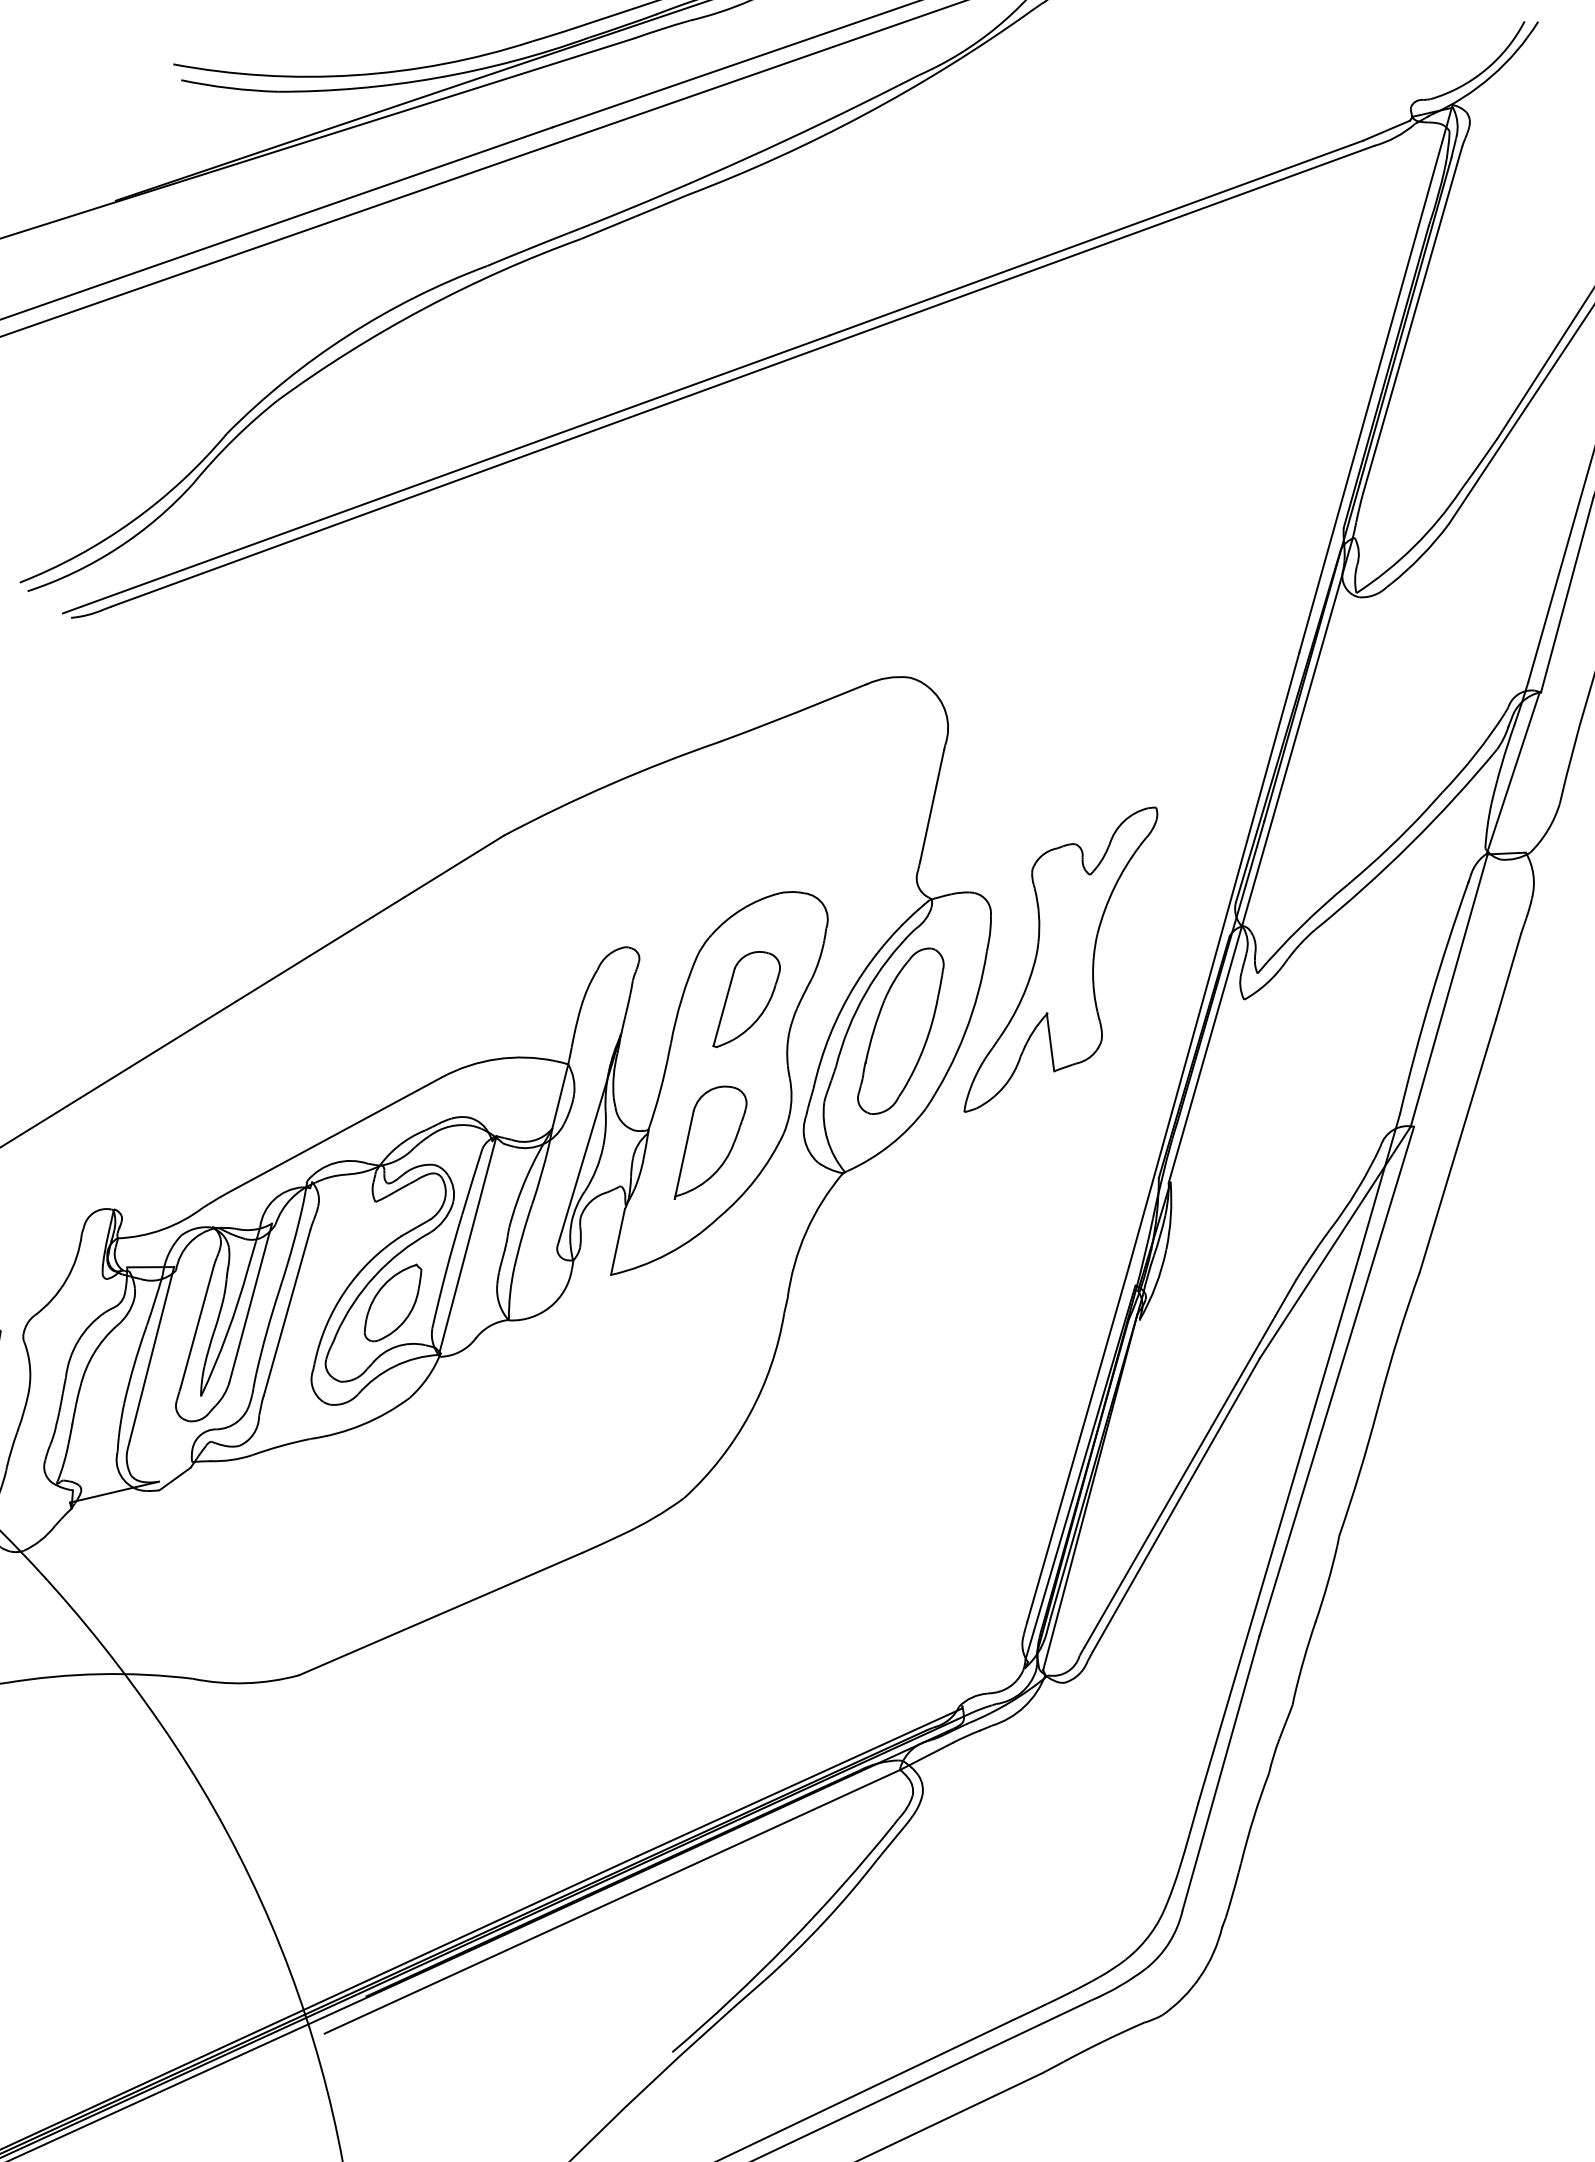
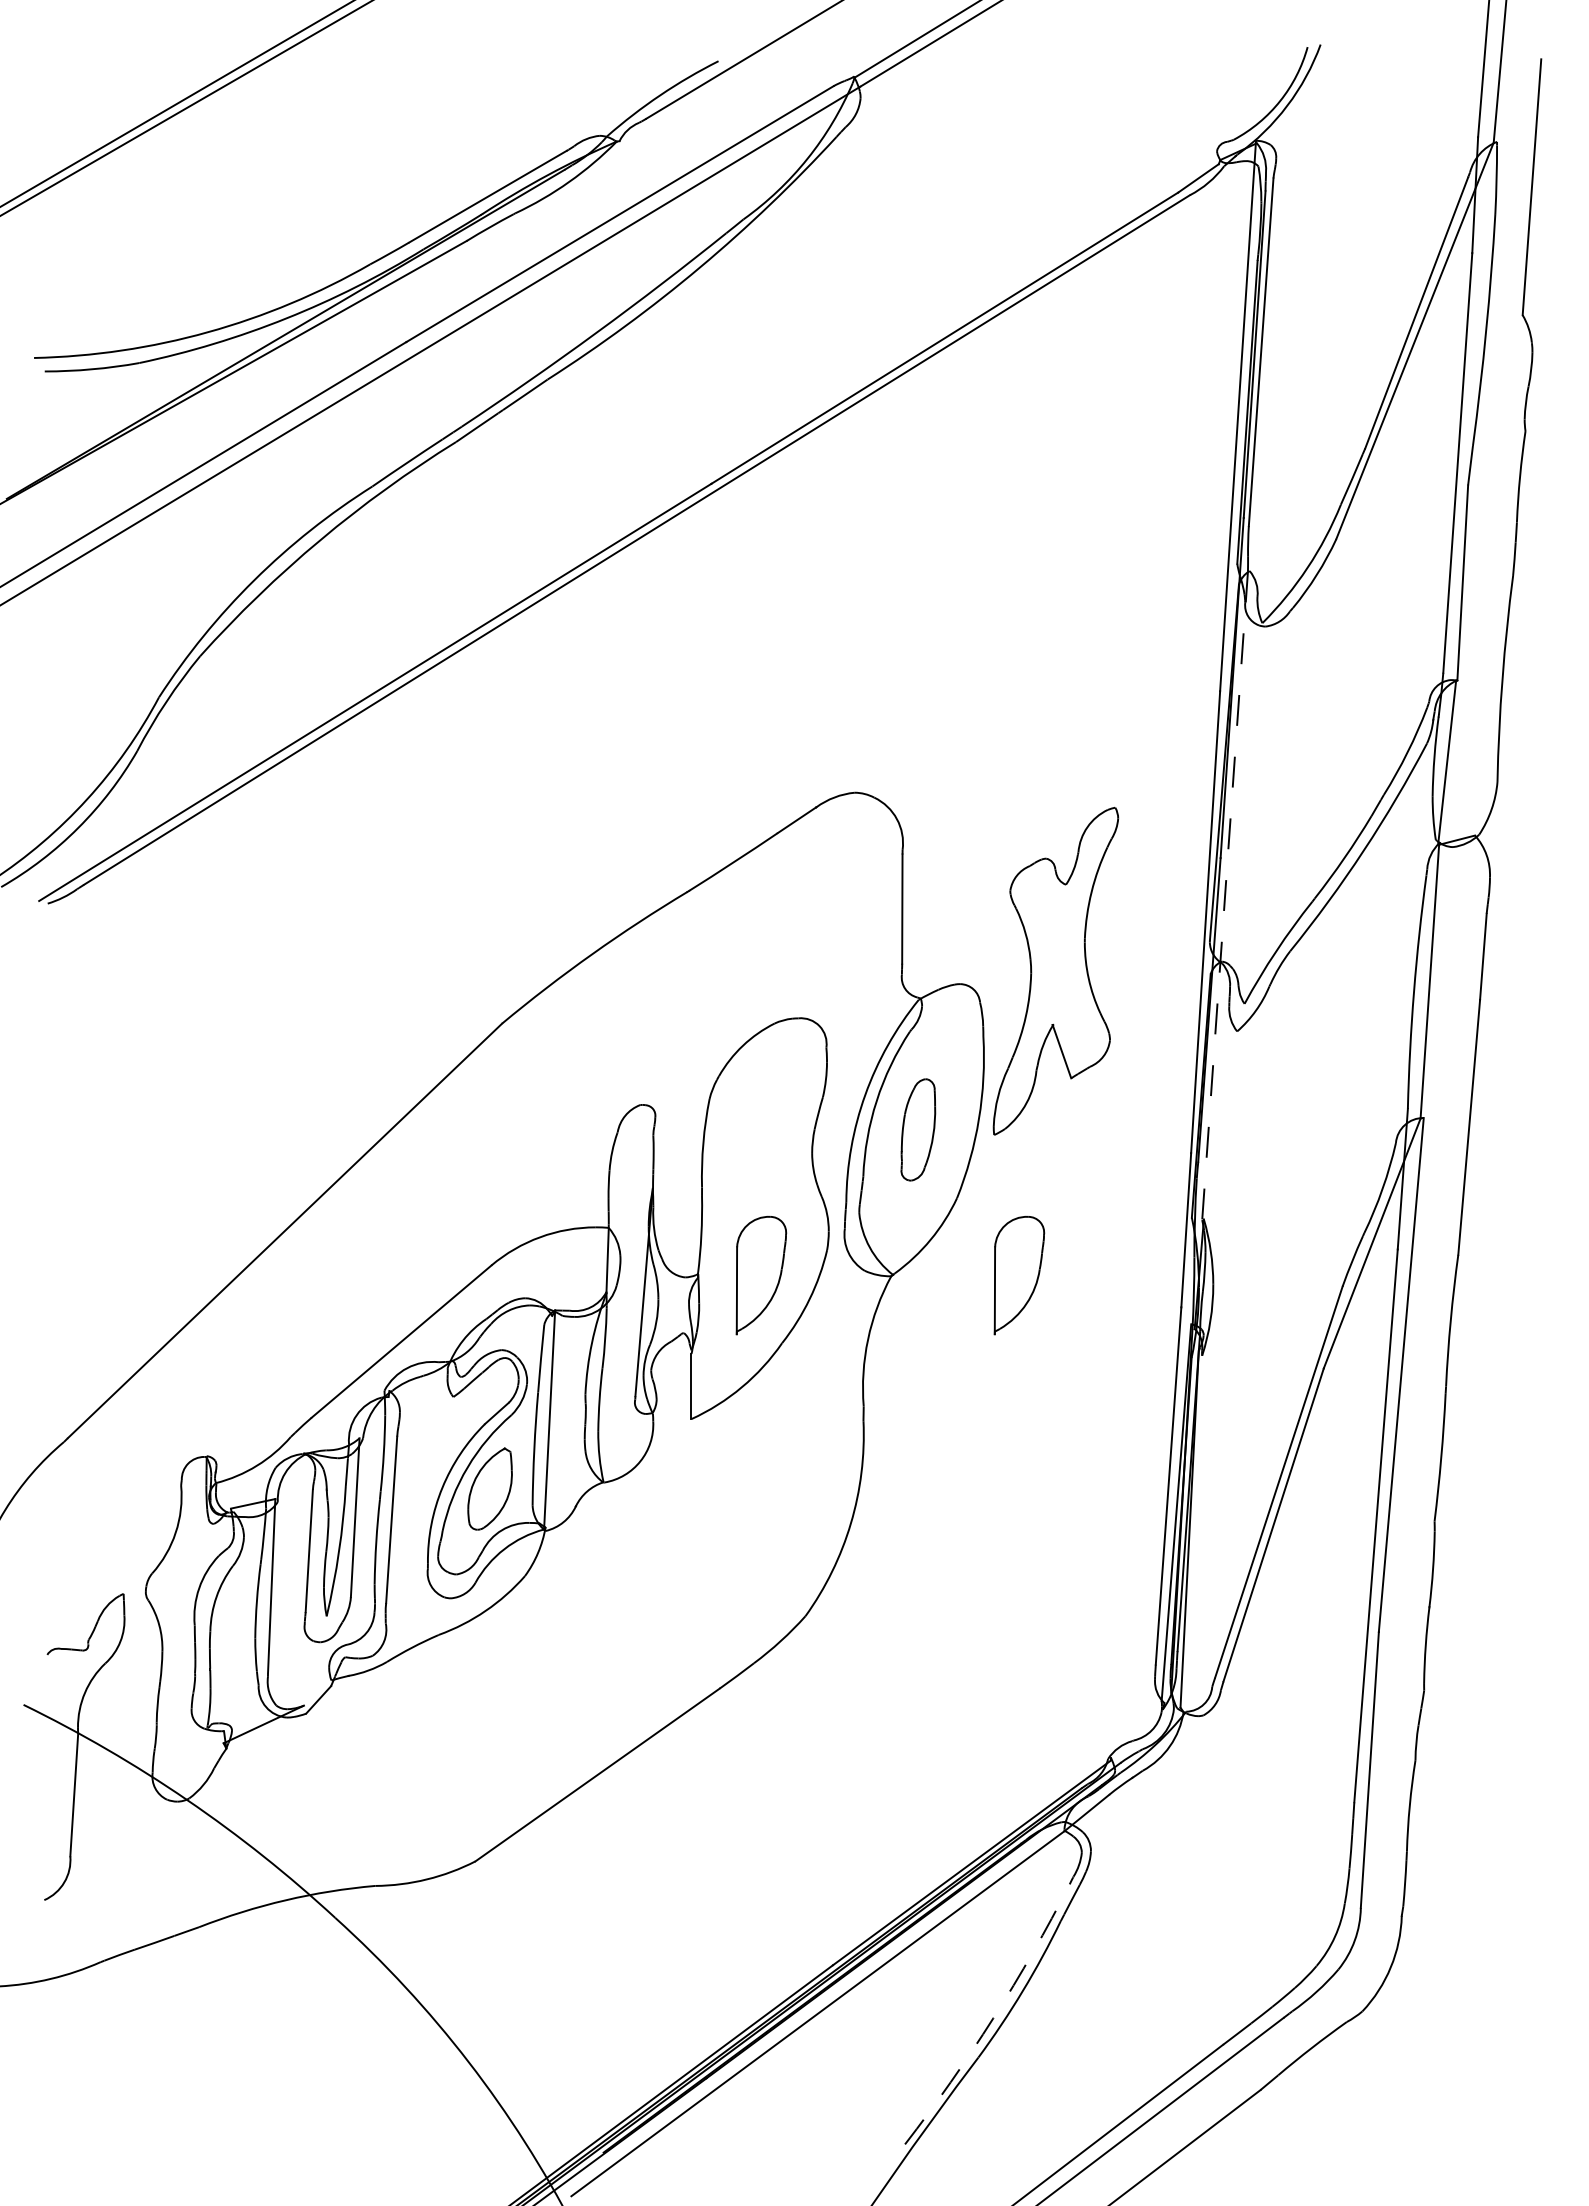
line: (1261, 861) -> (1225, 896), solid -> dashed
part: (1061, 960) -> (1055, 971), moved
part: (747, 1000) -> (766, 1131), removed
part: (901, 1030) -> (918, 1129), size x0.6
part: (972, 1199) -> (1019, 1275), added
arc: (788, 1944) -> (993, 2018), solid -> dashed

